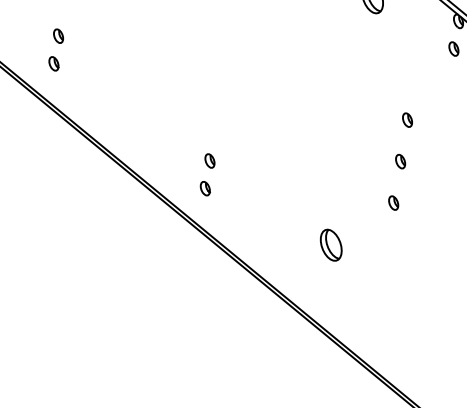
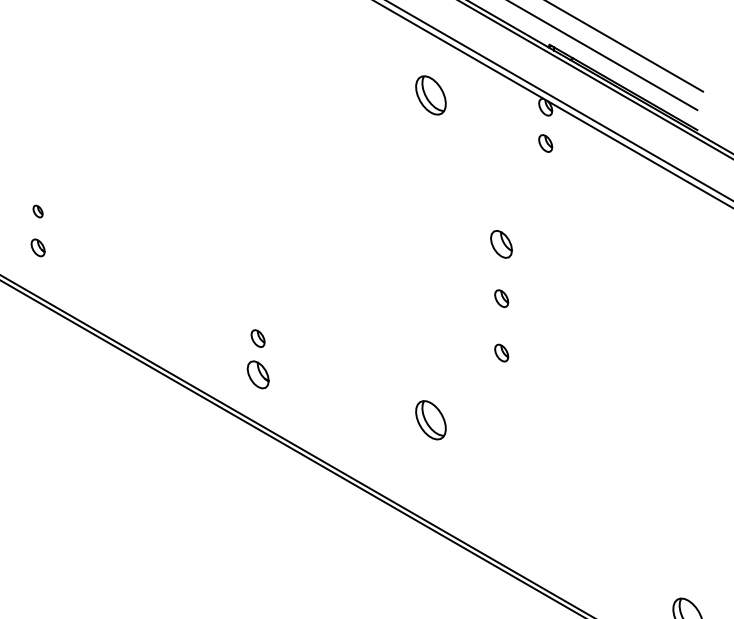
part: (58, 36) -> (37, 211), size x0.7
part: (407, 119) -> (501, 243), size x1.6
part: (204, 188) -> (257, 374), size x1.6

